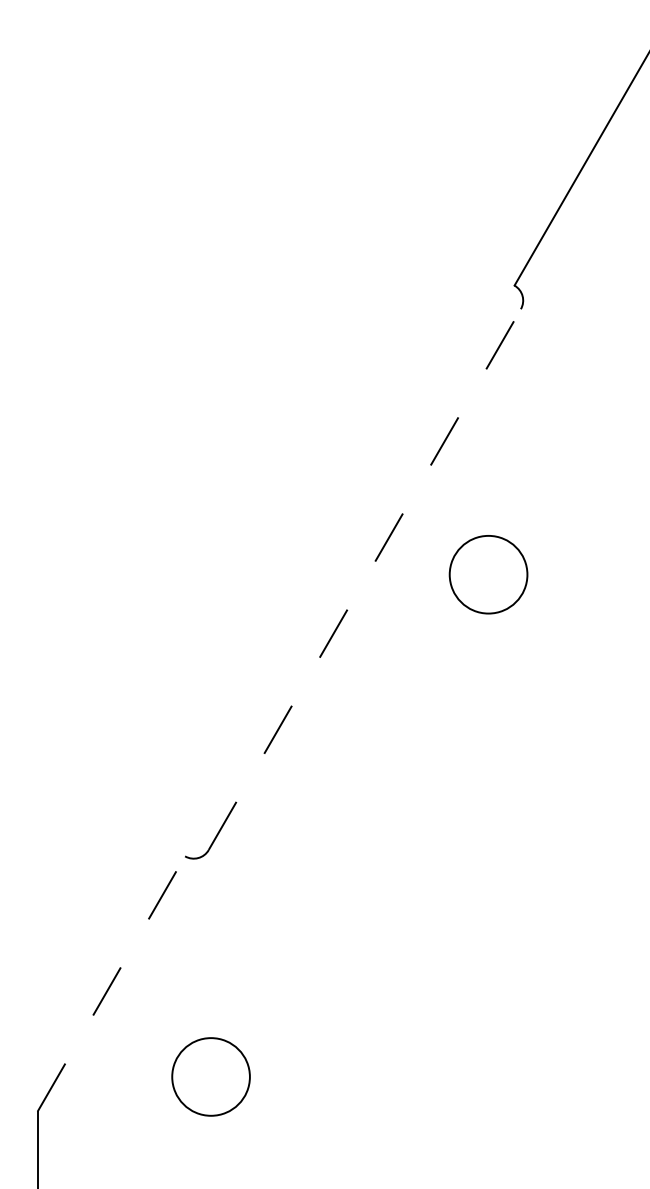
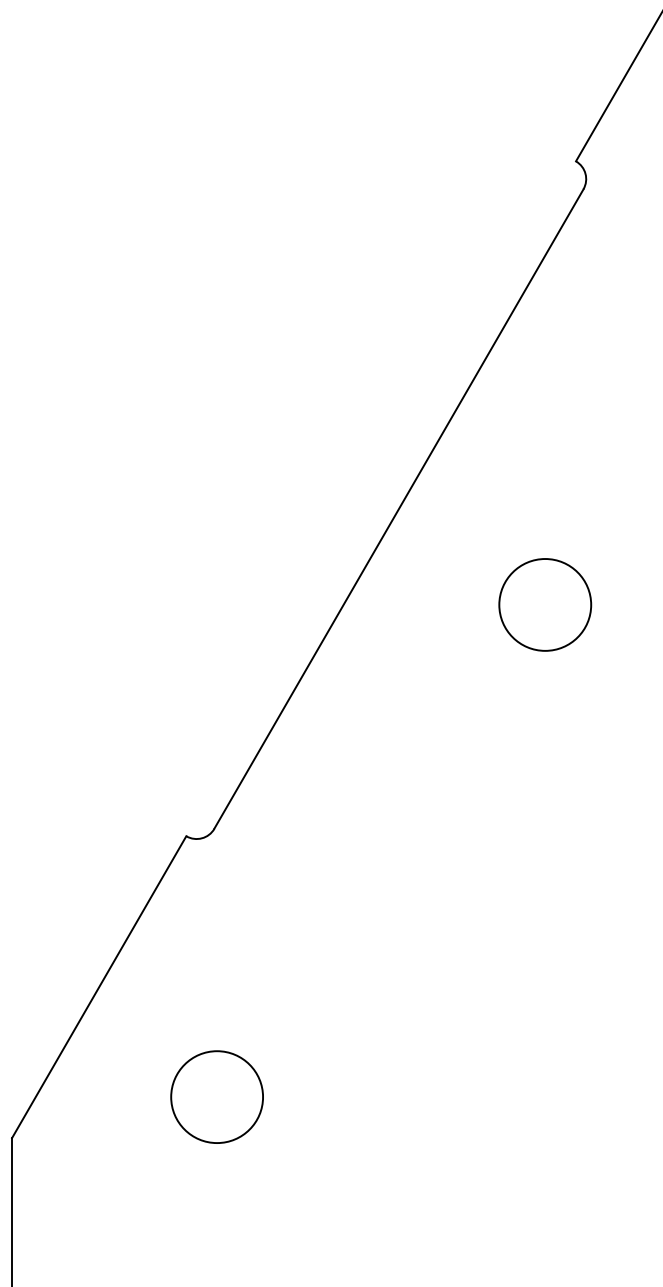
circle: (488, 574) -> (545, 604), moved
line: (365, 579) -> (399, 508), dashed -> solid
line: (111, 983) -> (99, 986), dashed -> solid

